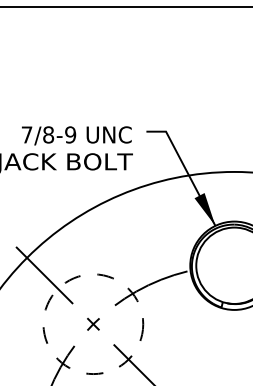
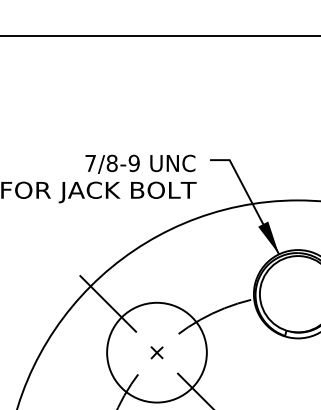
circle: (92, 324) -> (156, 352), dashed -> solid

